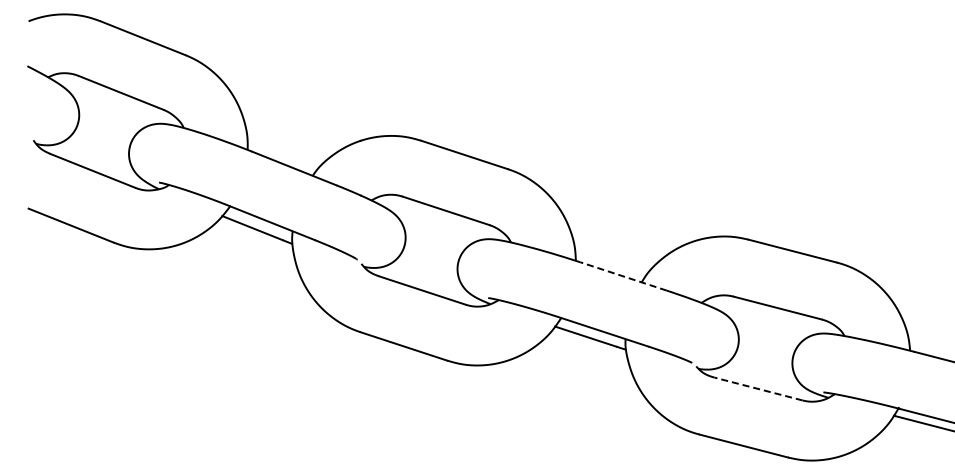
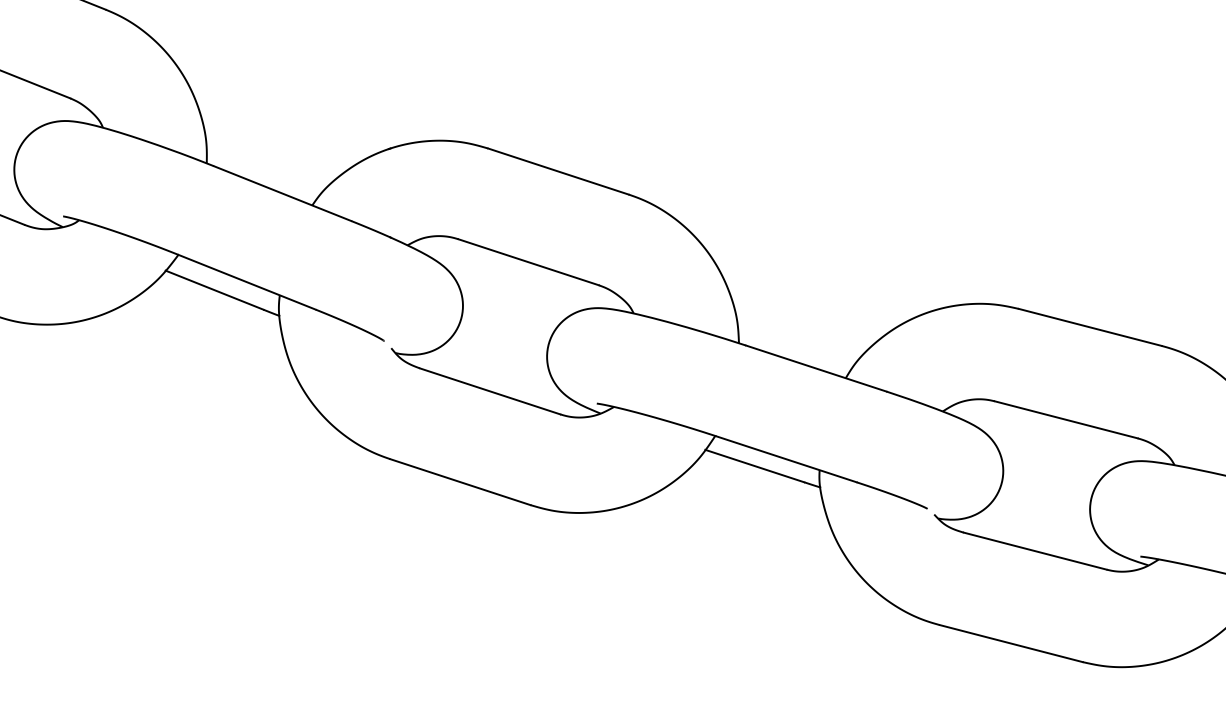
line: (623, 276) -> (816, 368), dashed -> solid
line: (758, 388) -> (1035, 550), dashed -> solid

